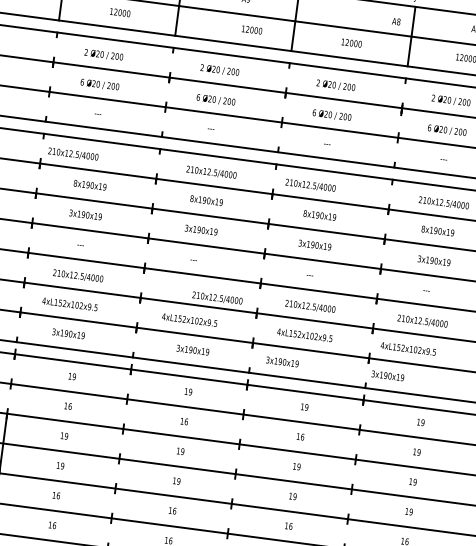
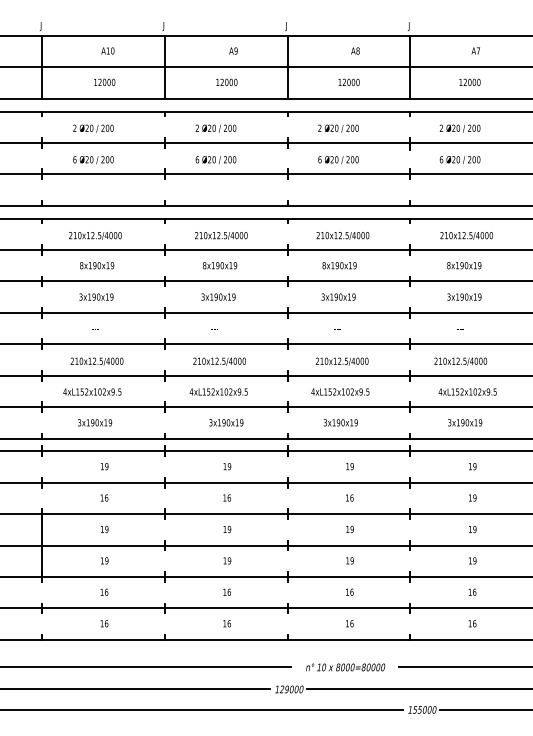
text: (396, 21) -> (355, 50), moved
text: (251, 29) -> (226, 81), moved
text: (73, 154) -> (95, 235), moved
text: (310, 185) -> (342, 235), moved
text: (217, 298) -> (219, 361), moved
text: (408, 348) -> (467, 391), moved
text: (282, 361) -> (340, 422), moved
text: (388, 375) -> (465, 422), moved

